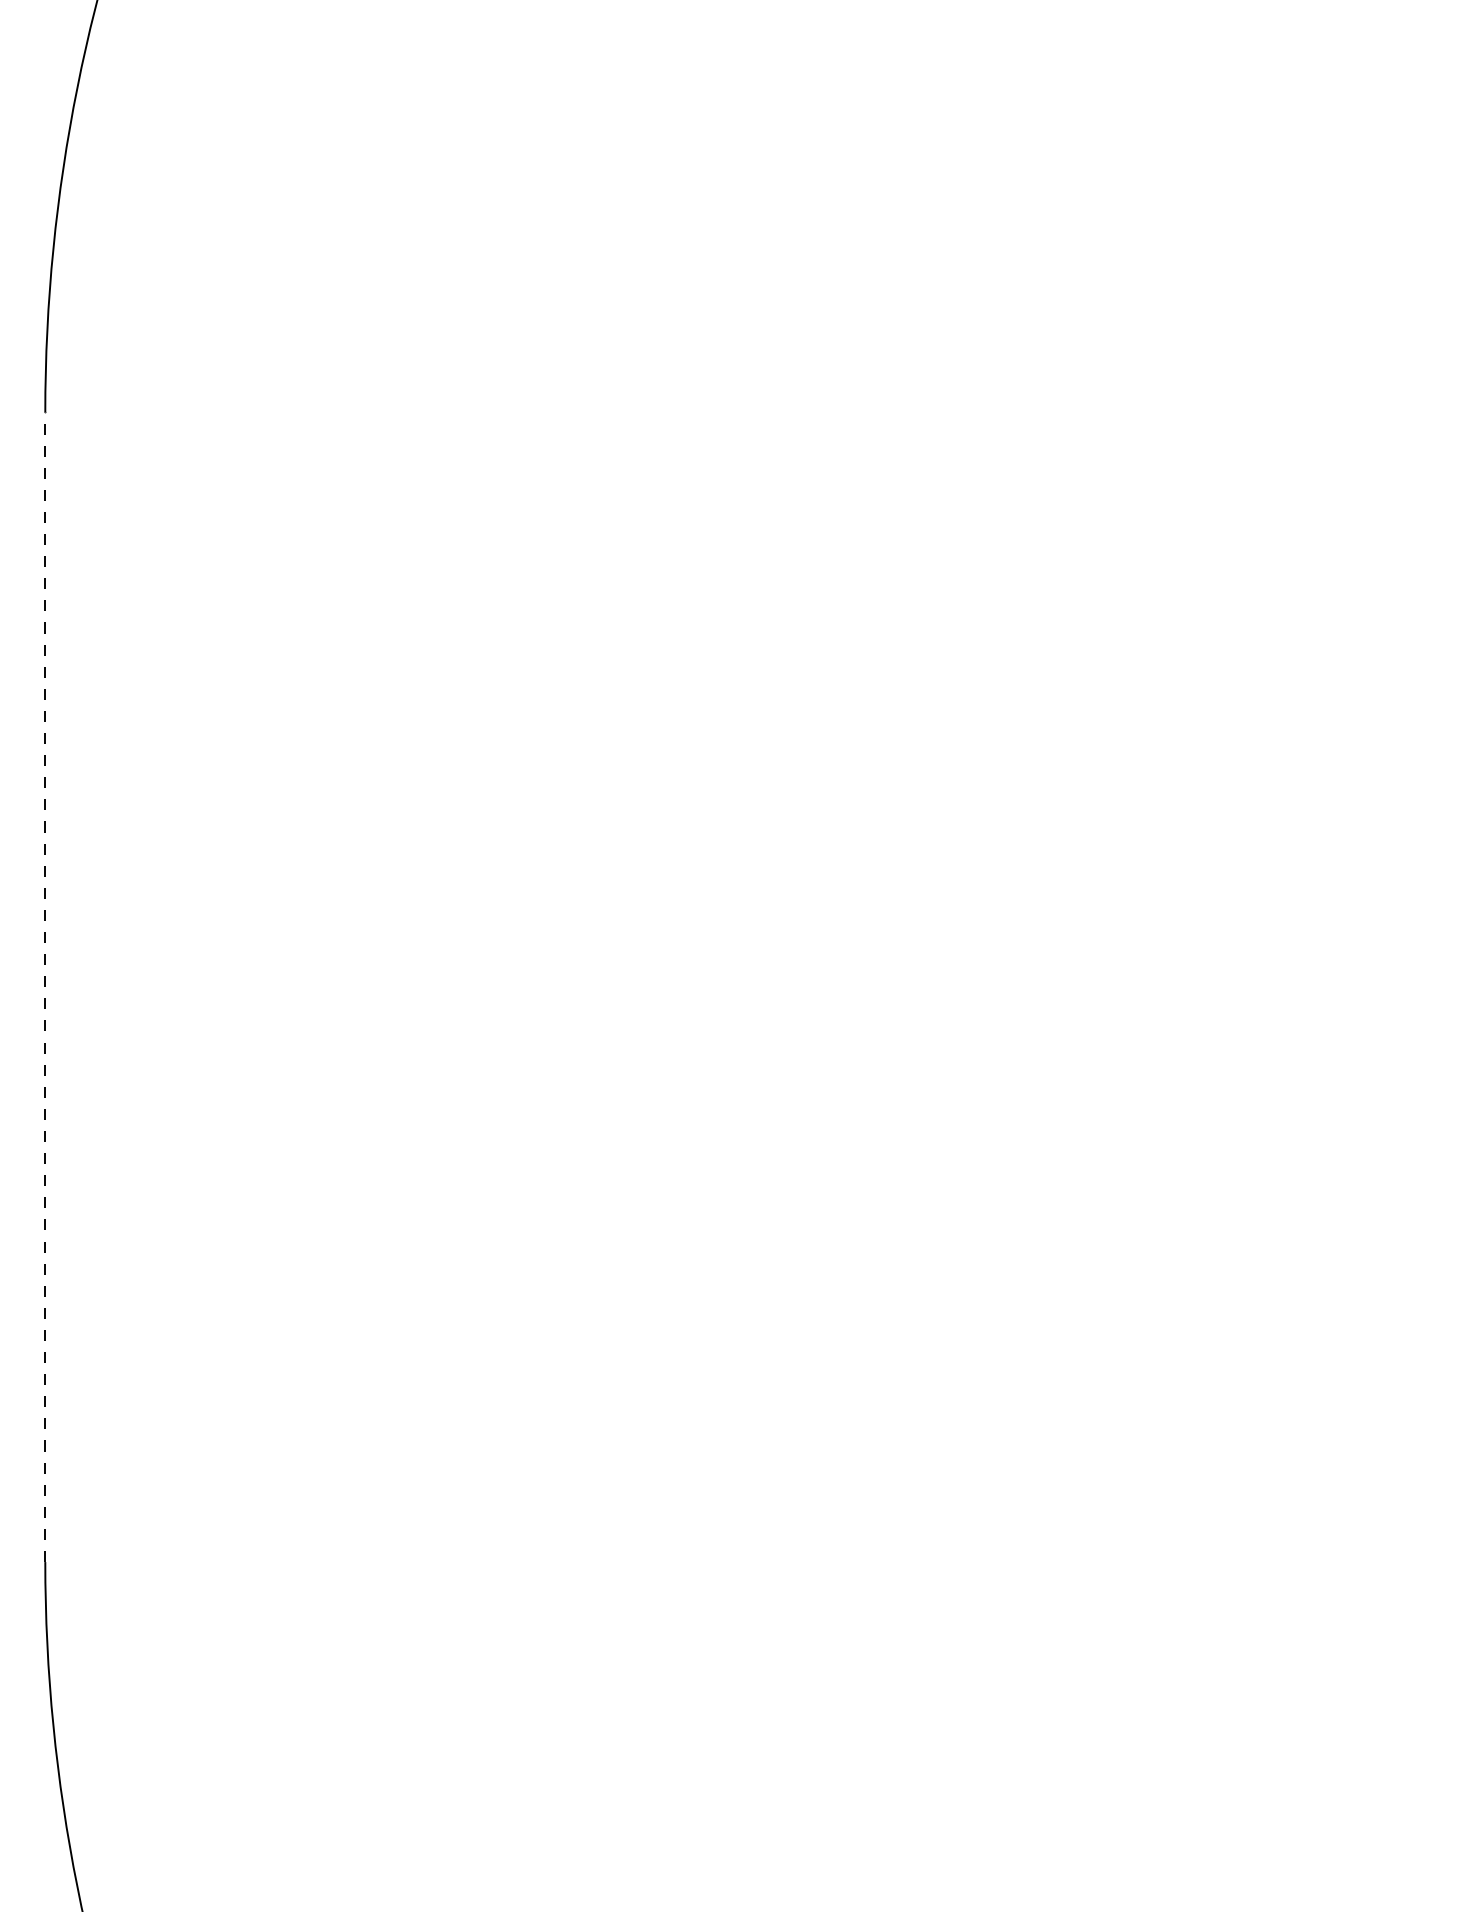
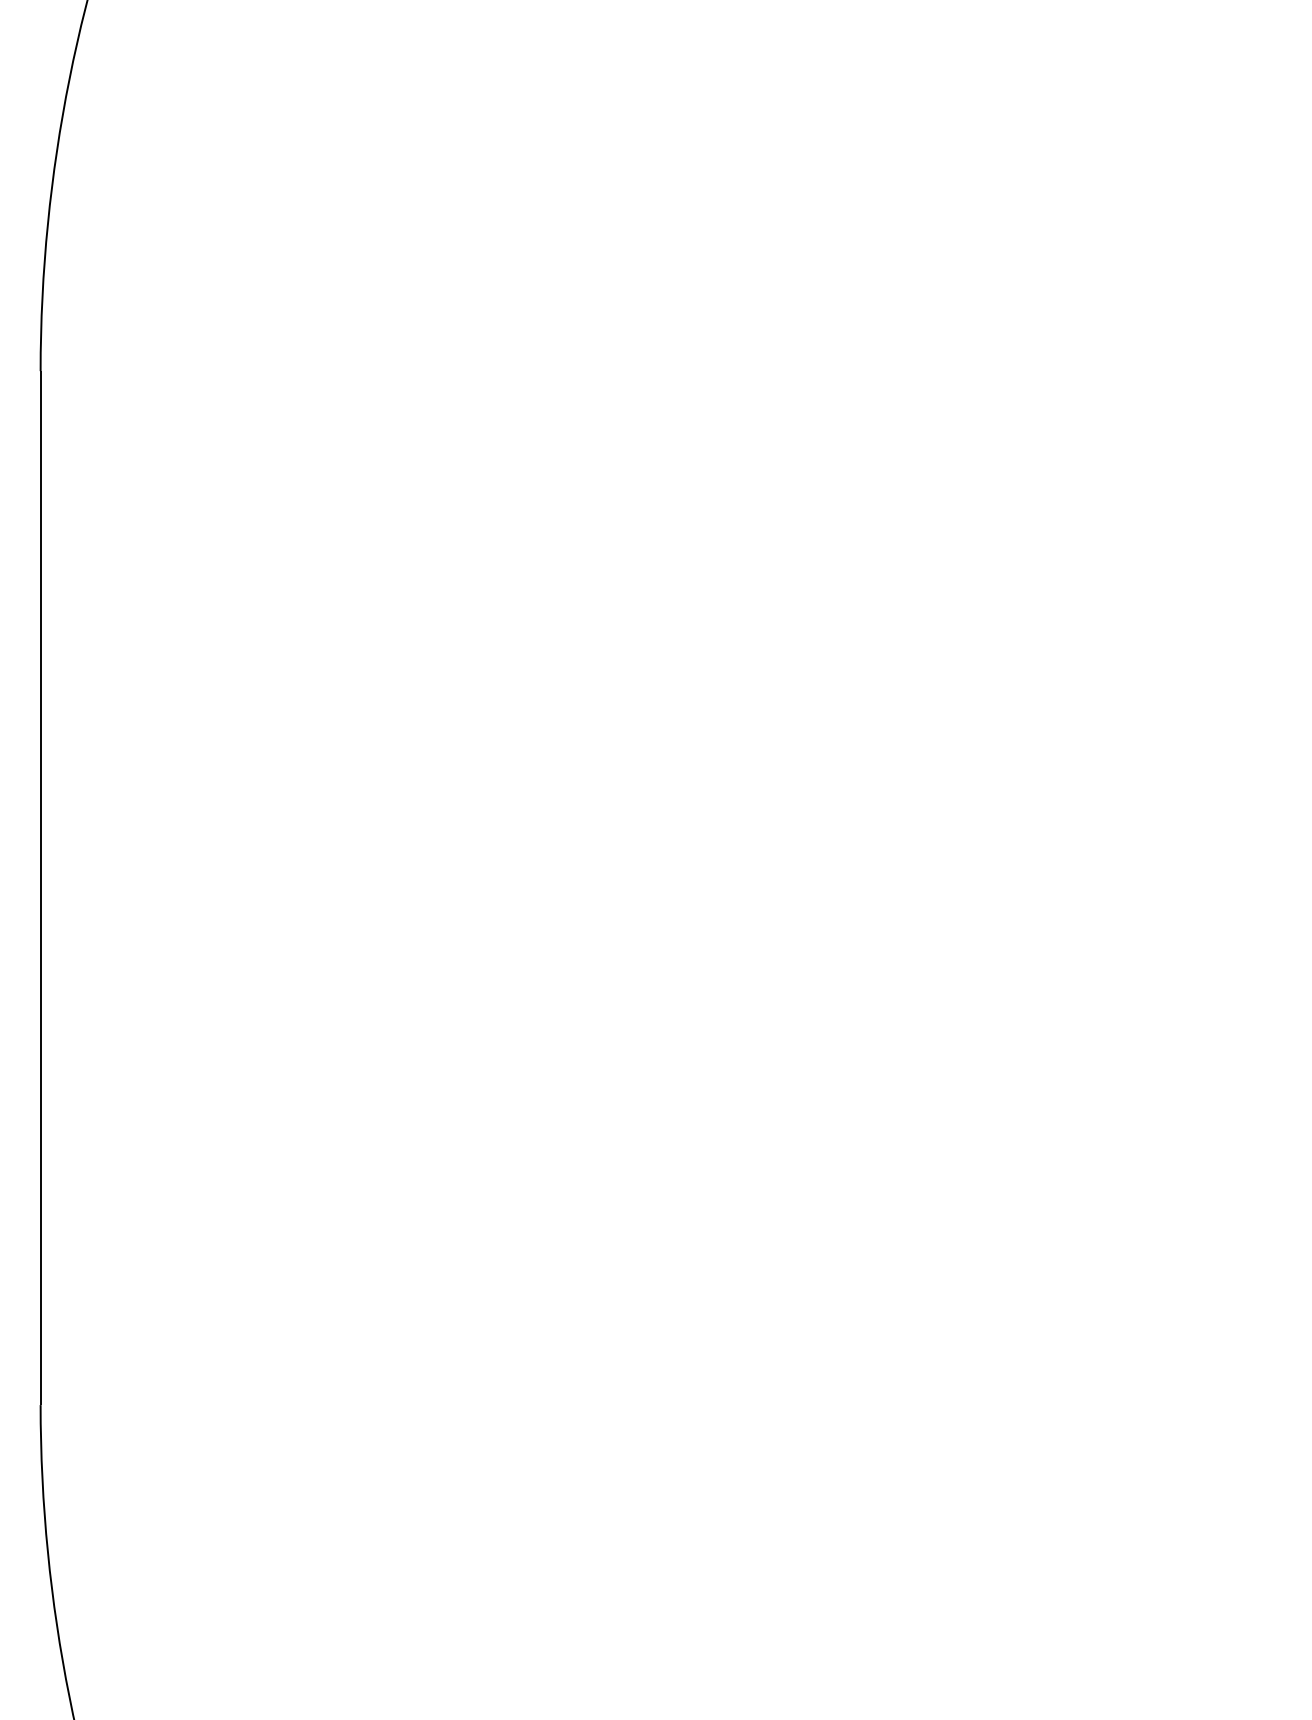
line: (45, 987) -> (40, 888), dashed -> solid

